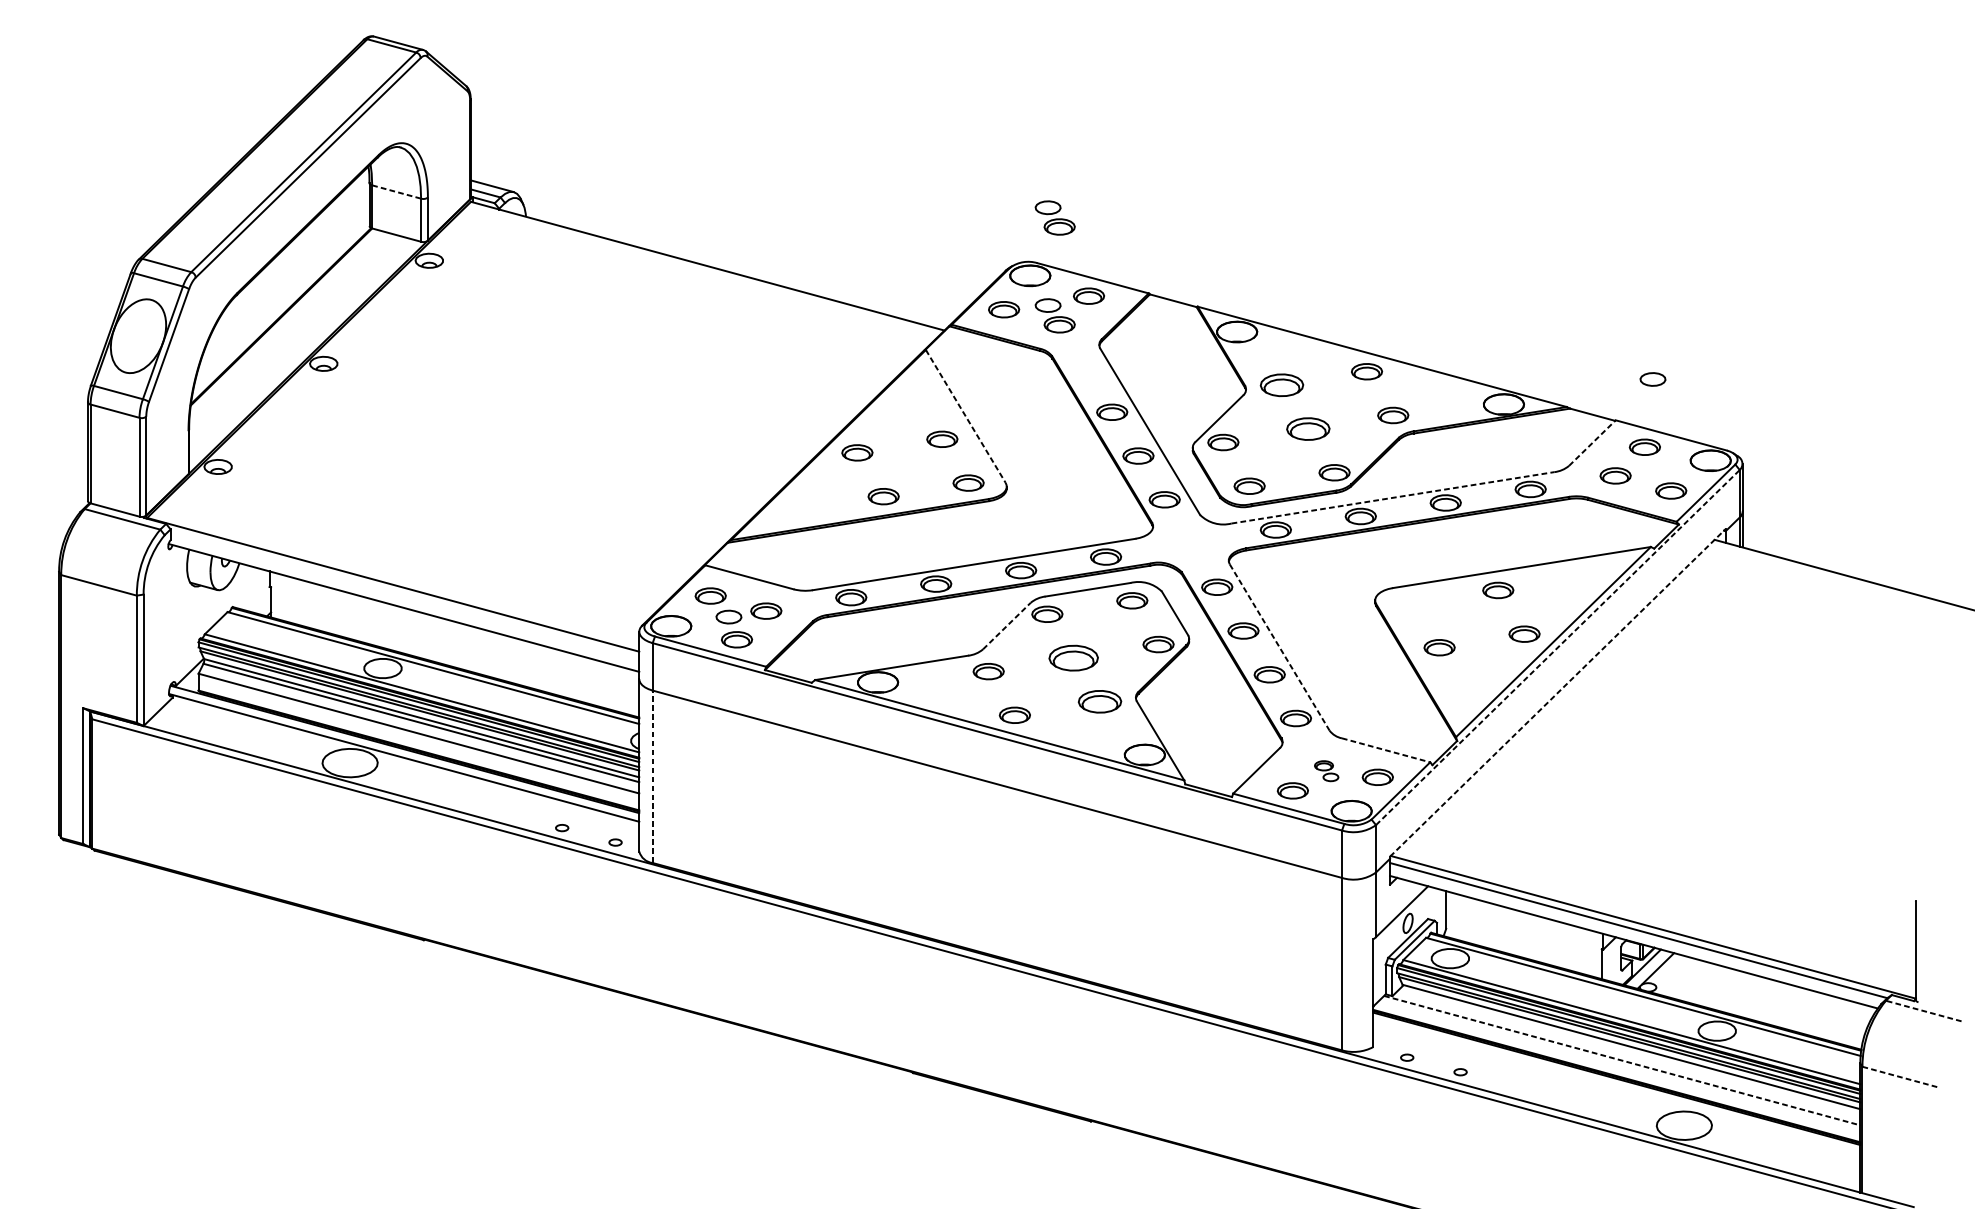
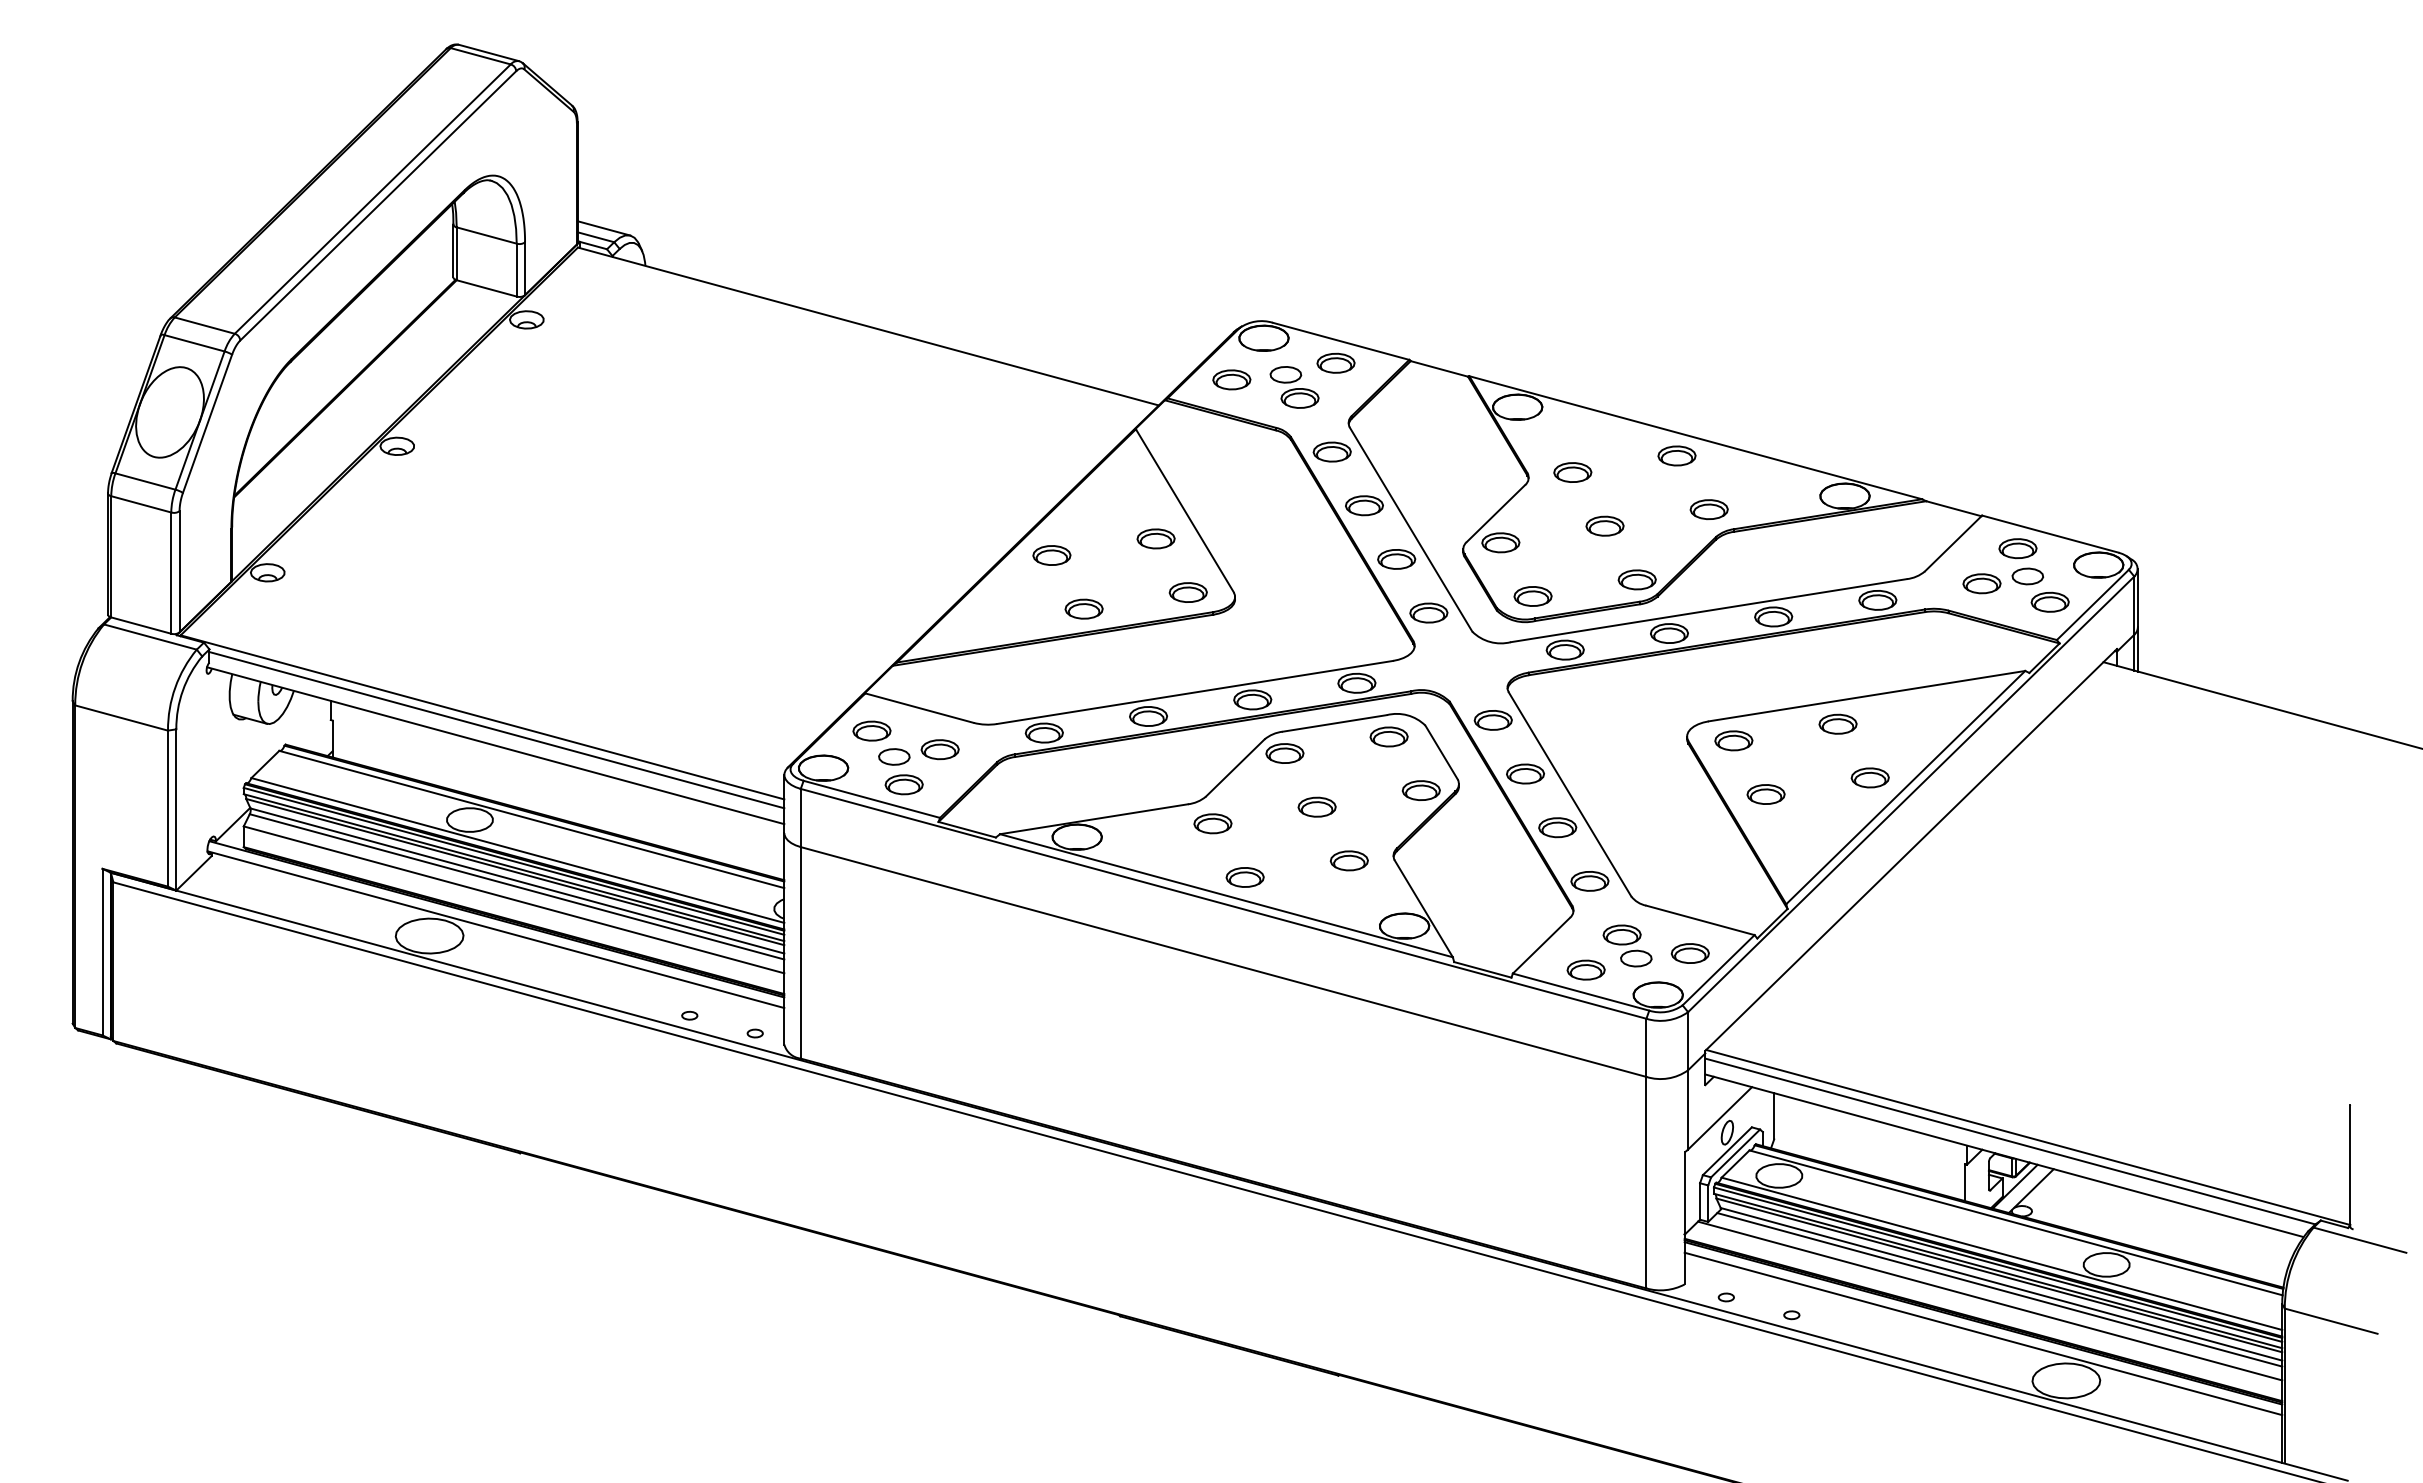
line: (397, 192) -> (487, 235), dashed -> solid
part: (1055, 218) -> (1294, 267), removed
part: (1085, 368) -> (1331, 451), added
part: (1652, 379) -> (2027, 576), moved
part: (1281, 385) -> (1572, 472), size x0.71
line: (966, 417) -> (1185, 511), dashed -> solid
part: (1307, 428) -> (1604, 525), size x0.71
line: (1592, 443) -> (1953, 543), dashed -> solid
line: (1393, 497) -> (1709, 610), dashed -> solid
line: (404, 595) -> (496, 730), added
part: (1413, 603) -> (1733, 740), added
line: (1007, 626) -> (1235, 768), dashed -> solid
line: (1280, 647) -> (1570, 794), dashed -> solid
line: (1558, 647) -> (1911, 794), dashed -> solid
part: (1073, 657) -> (1316, 806), size x0.62
line: (1558, 692) -> (1911, 849), dashed -> solid
part: (1099, 701) -> (1348, 860), size x0.71
line: (1386, 750) -> (1700, 920), dashed -> solid
part: (1326, 770) -> (1627, 945), size x1.67
line: (652, 776) -> (800, 952), dashed -> solid
line: (1923, 1011) -> (2359, 1240), dashed -> solid
line: (1629, 1051) -> (1999, 1289), added
line: (1622, 1061) -> (1990, 1301), dashed -> solid
line: (1900, 1077) -> (2331, 1321), dashed -> solid
line: (1616, 1087) -> (1983, 1333), added

